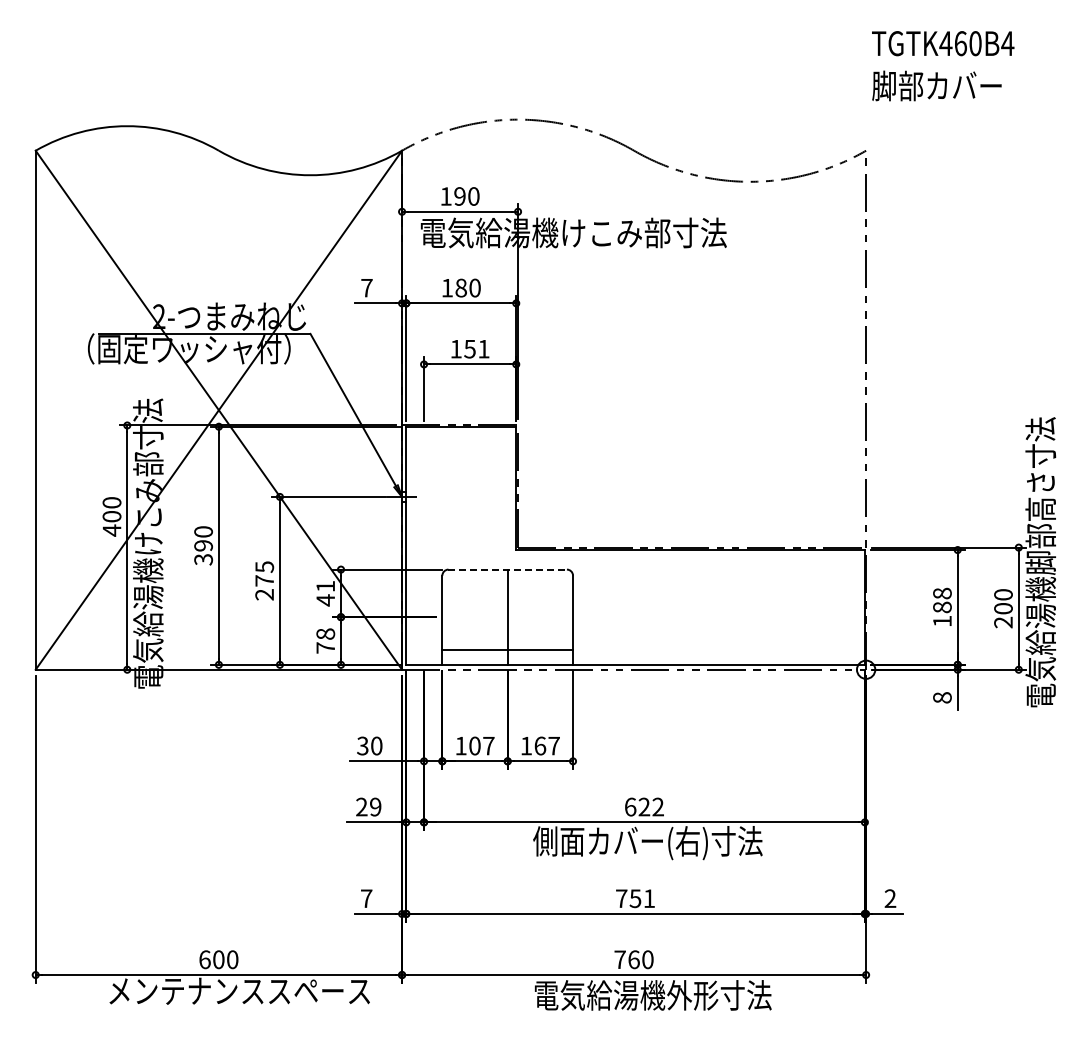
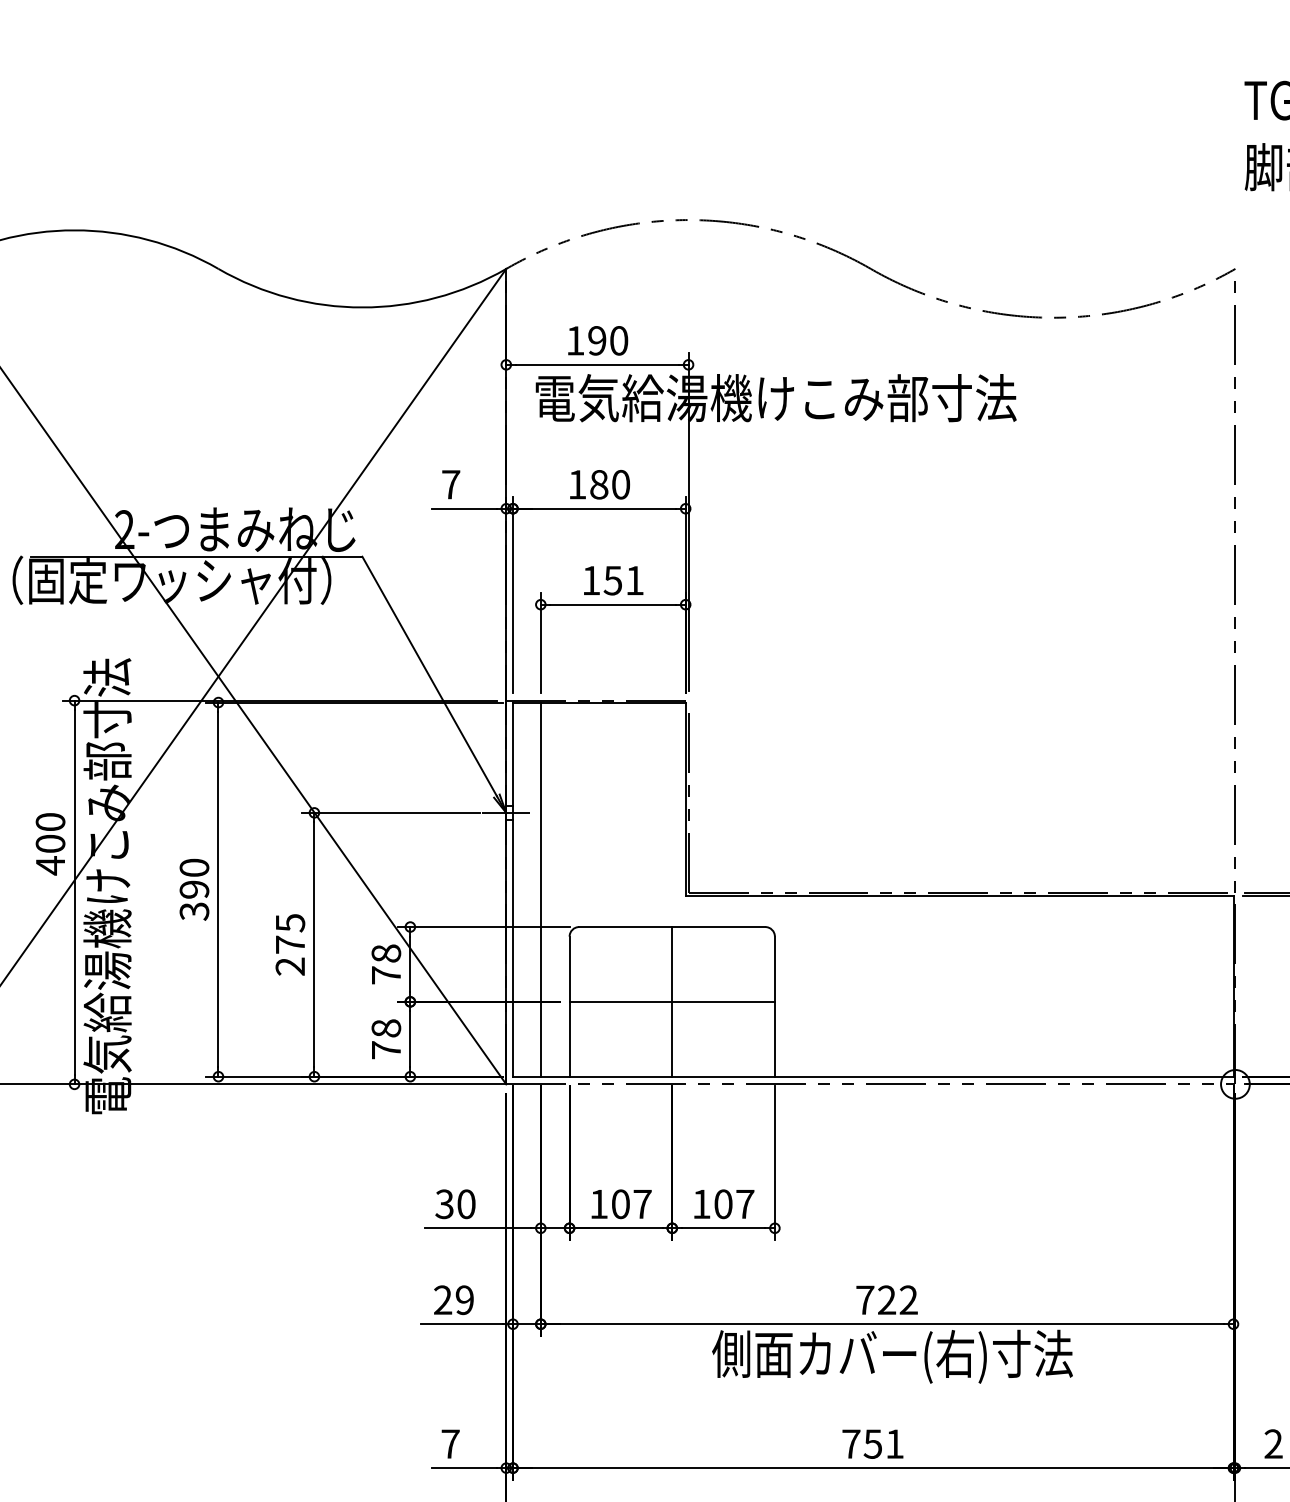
line: (424, 545) -> (541, 889), added
line: (508, 569) -> (673, 926), dashed -> solid
text: (325, 593) -> (385, 964), 41 -> 78
line: (507, 650) -> (671, 1002), moved
text: (540, 745) -> (723, 1203), 167 -> 107
text: (630, 806) -> (865, 1299), 622 -> 722

